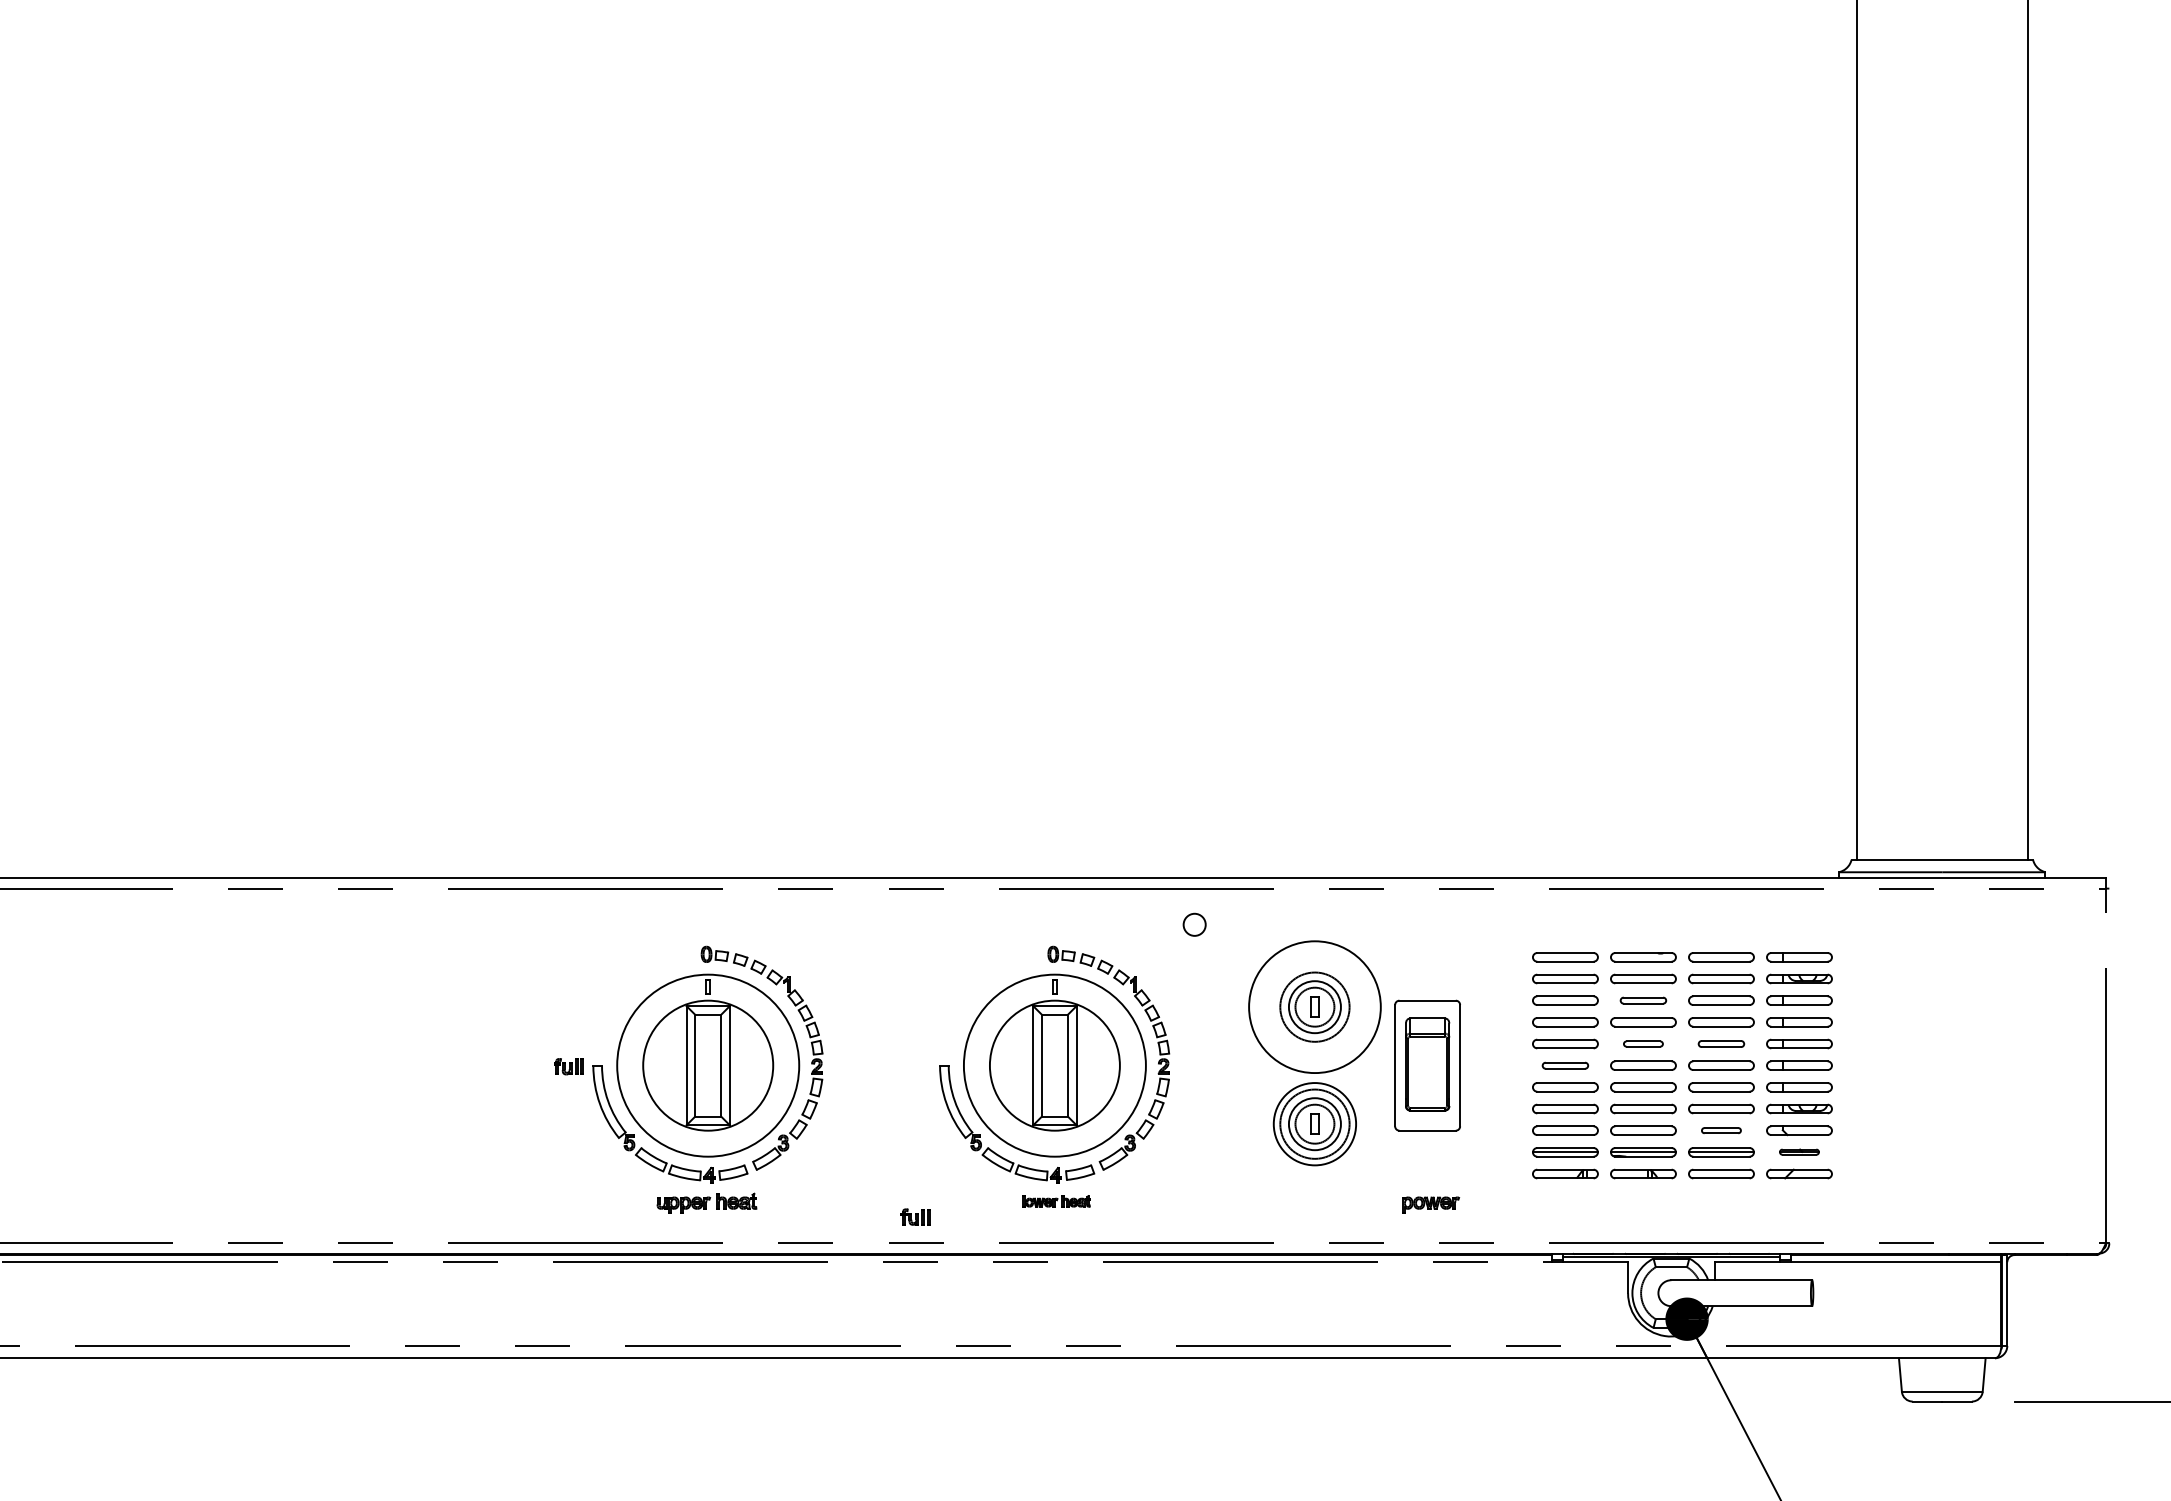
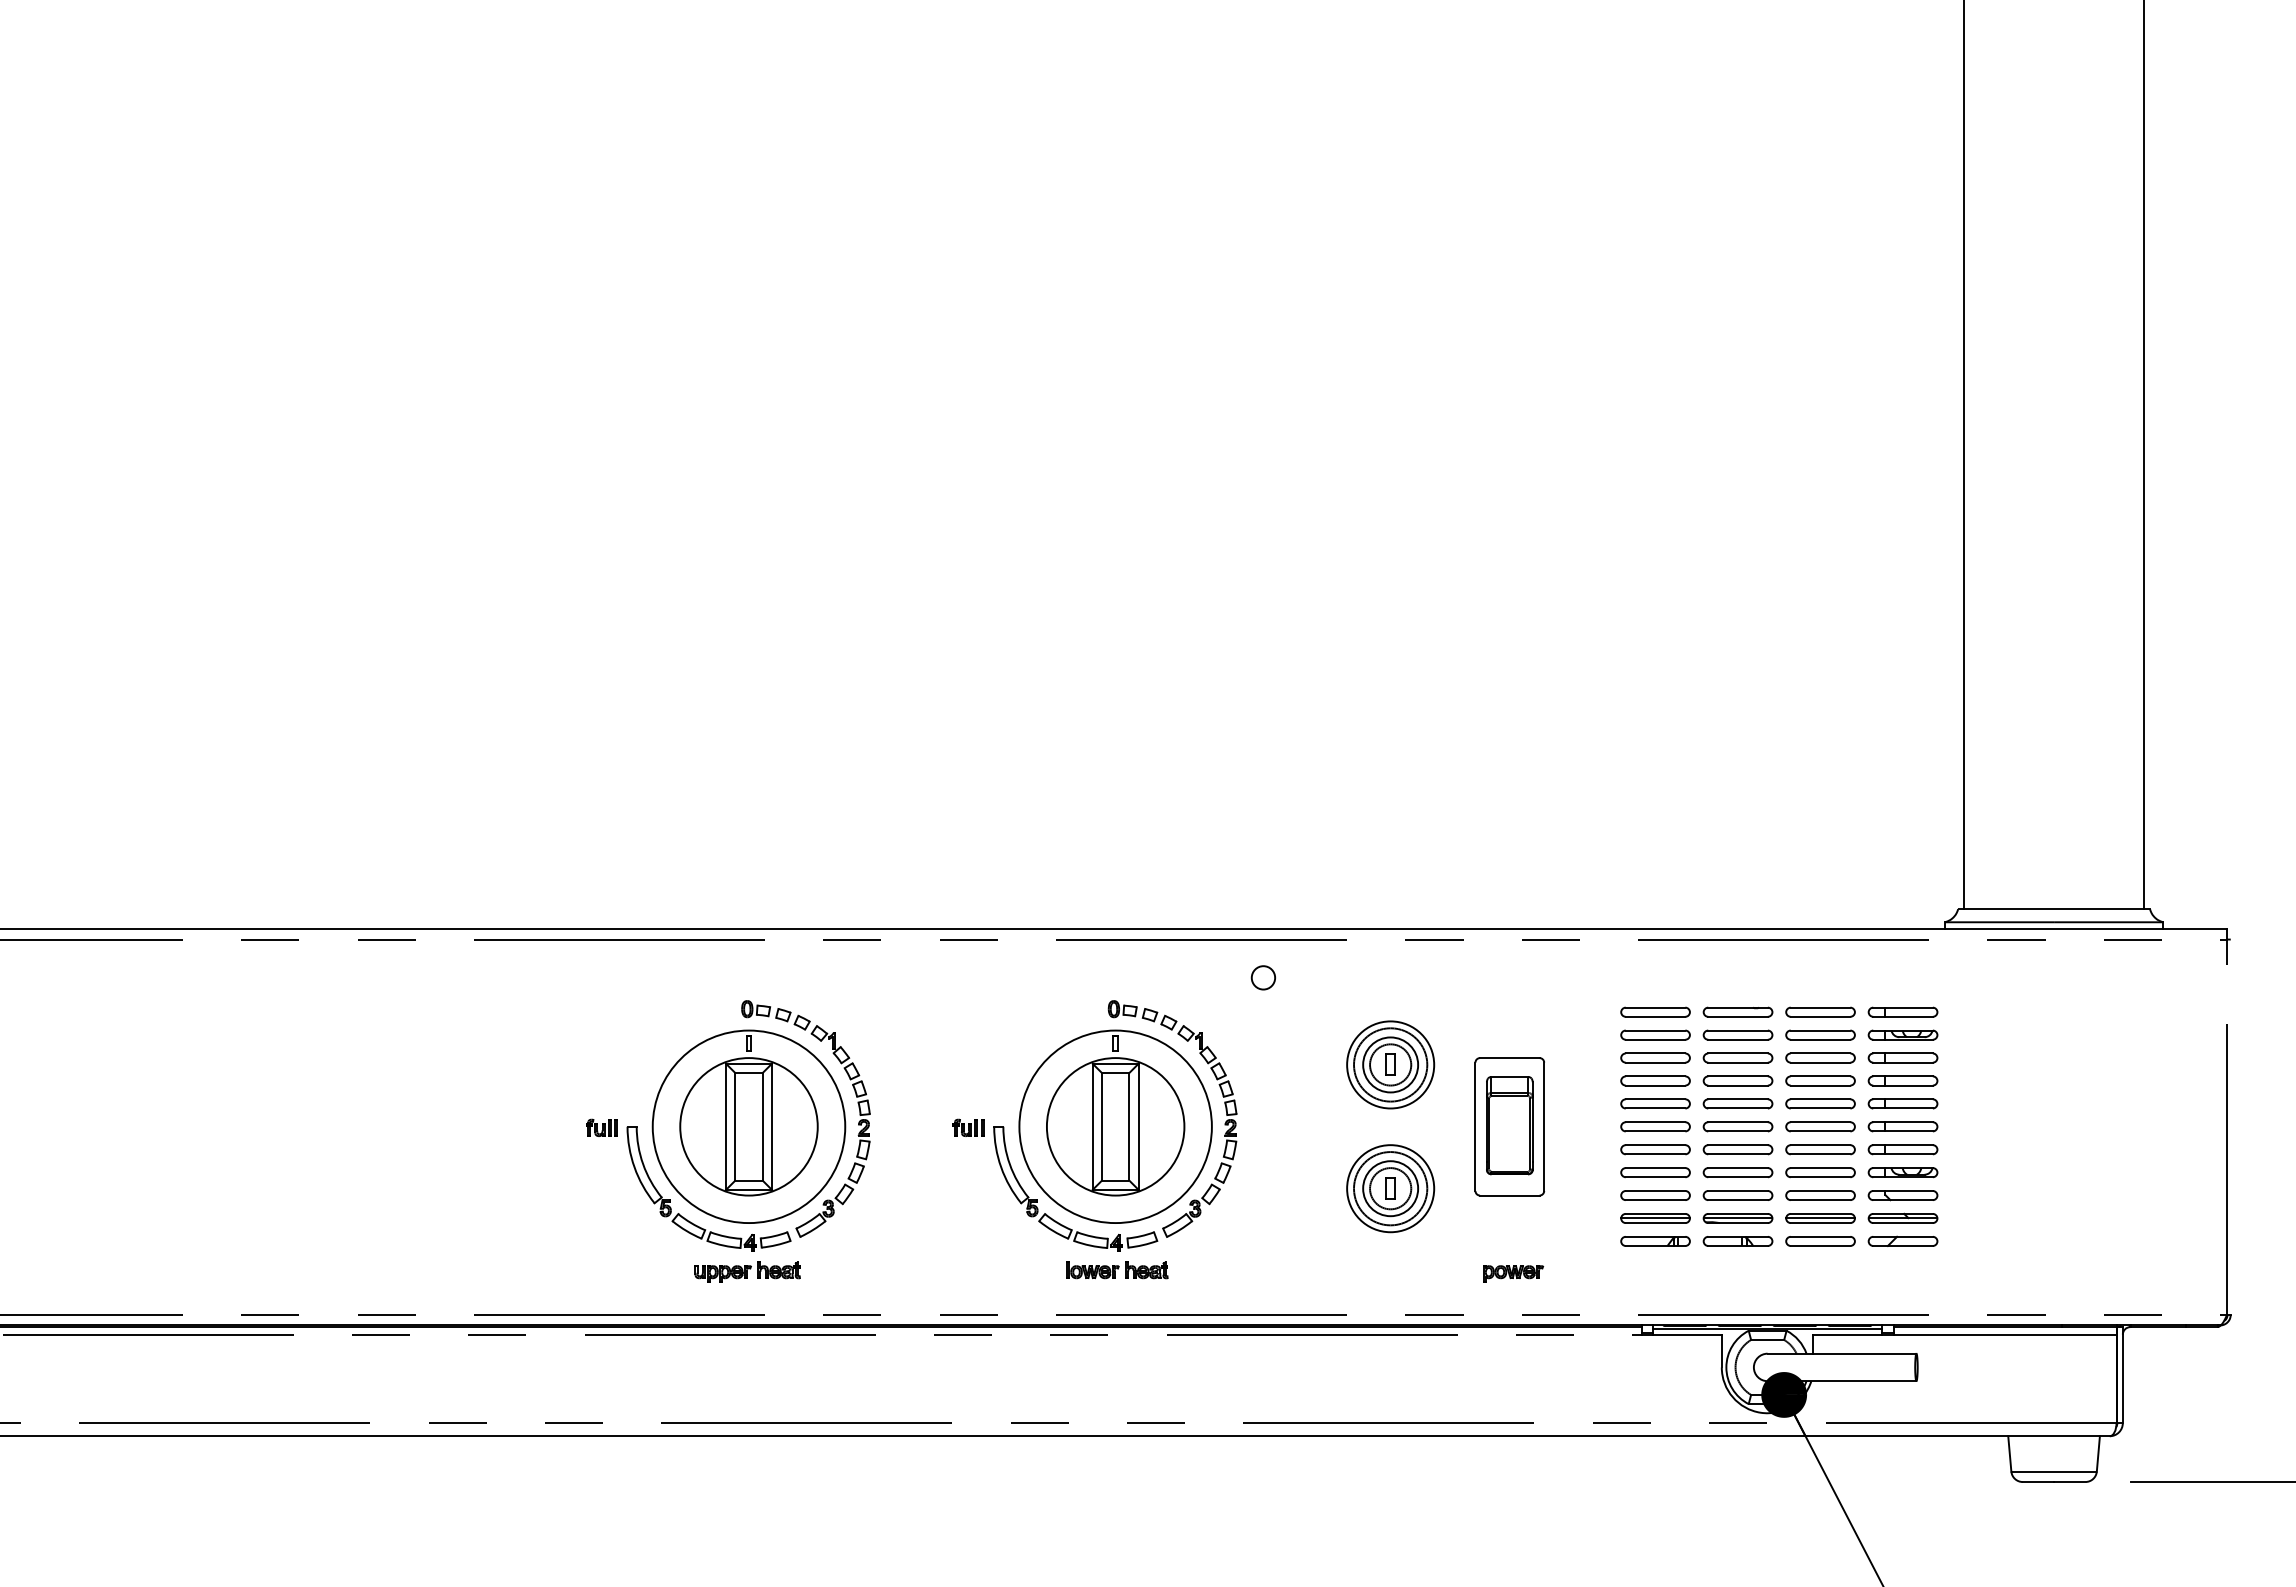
part: (1642, 1000) -> (1737, 1057), size x1.43
circle: (1314, 1006) -> (1390, 1064), size x0.62
part: (1642, 1043) -> (1737, 1103), size x1.67
part: (1721, 1043) -> (1820, 1103), size x1.43
part: (1565, 1065) -> (1655, 1126), size x1.43
part: (1721, 1130) -> (1820, 1195), size x1.67
part: (1798, 1151) -> (1902, 1217), size x1.67
part: (1056, 1201) -> (1117, 1270), size x1.43
part: (915, 1216) -> (968, 1127), moved

